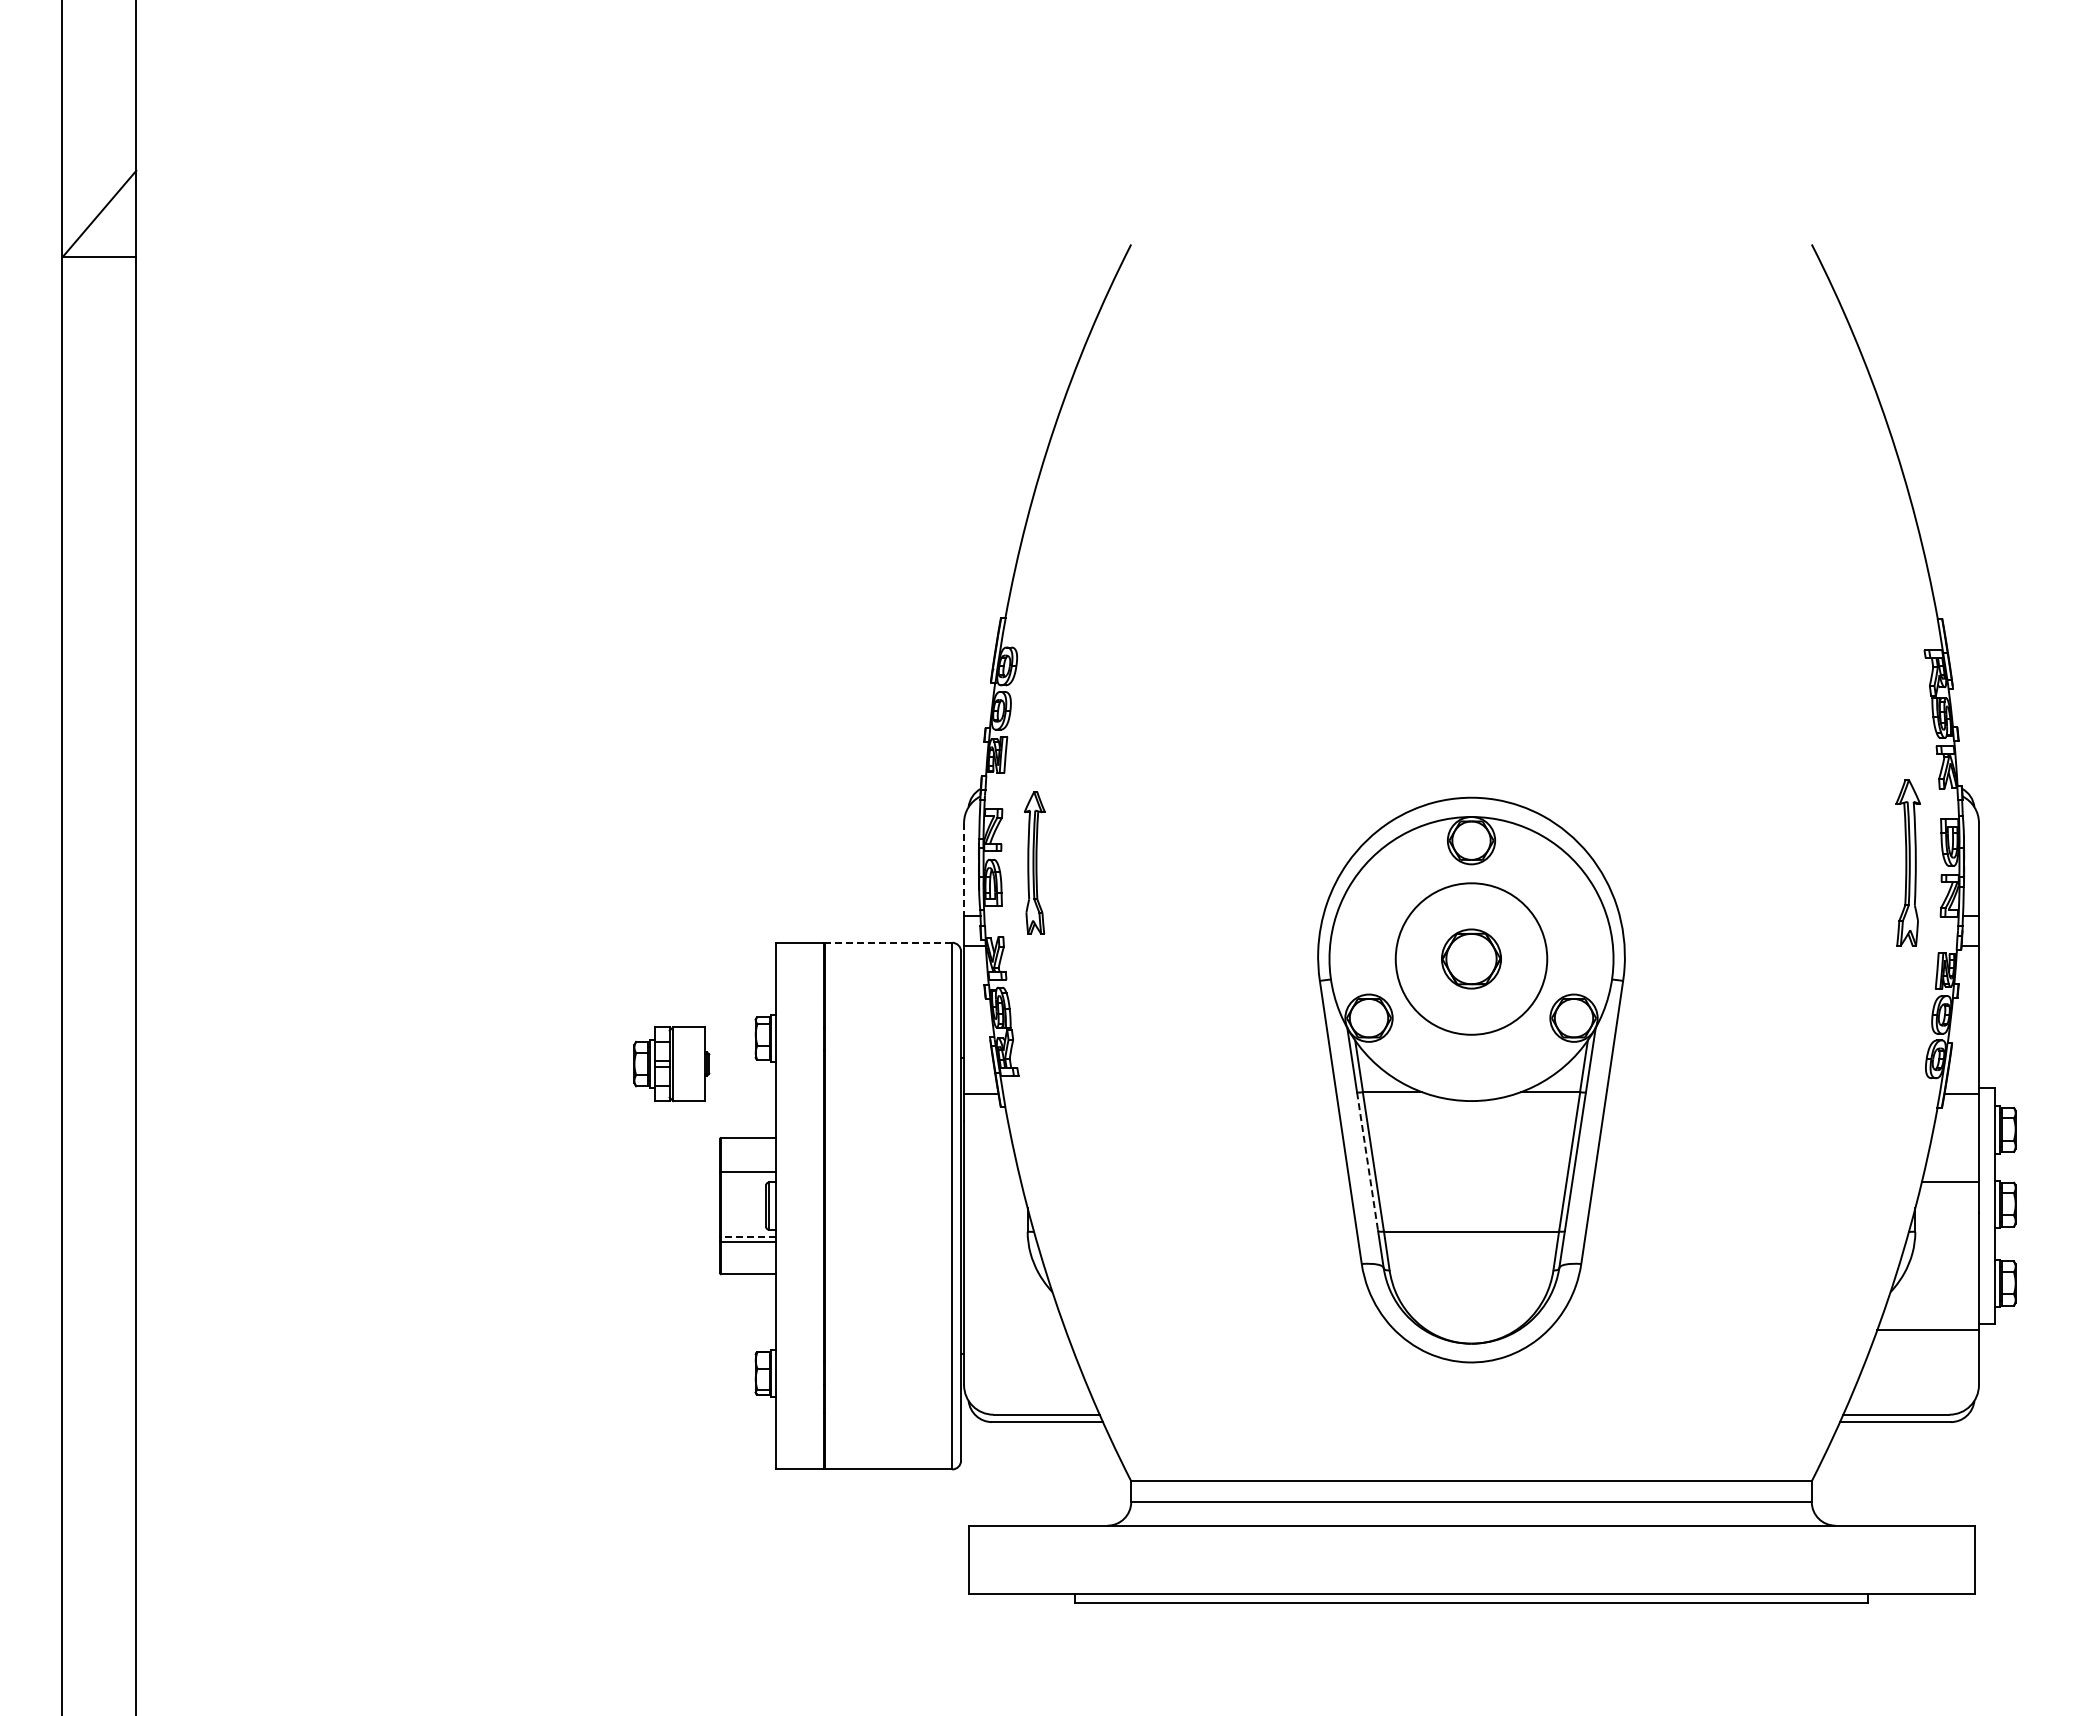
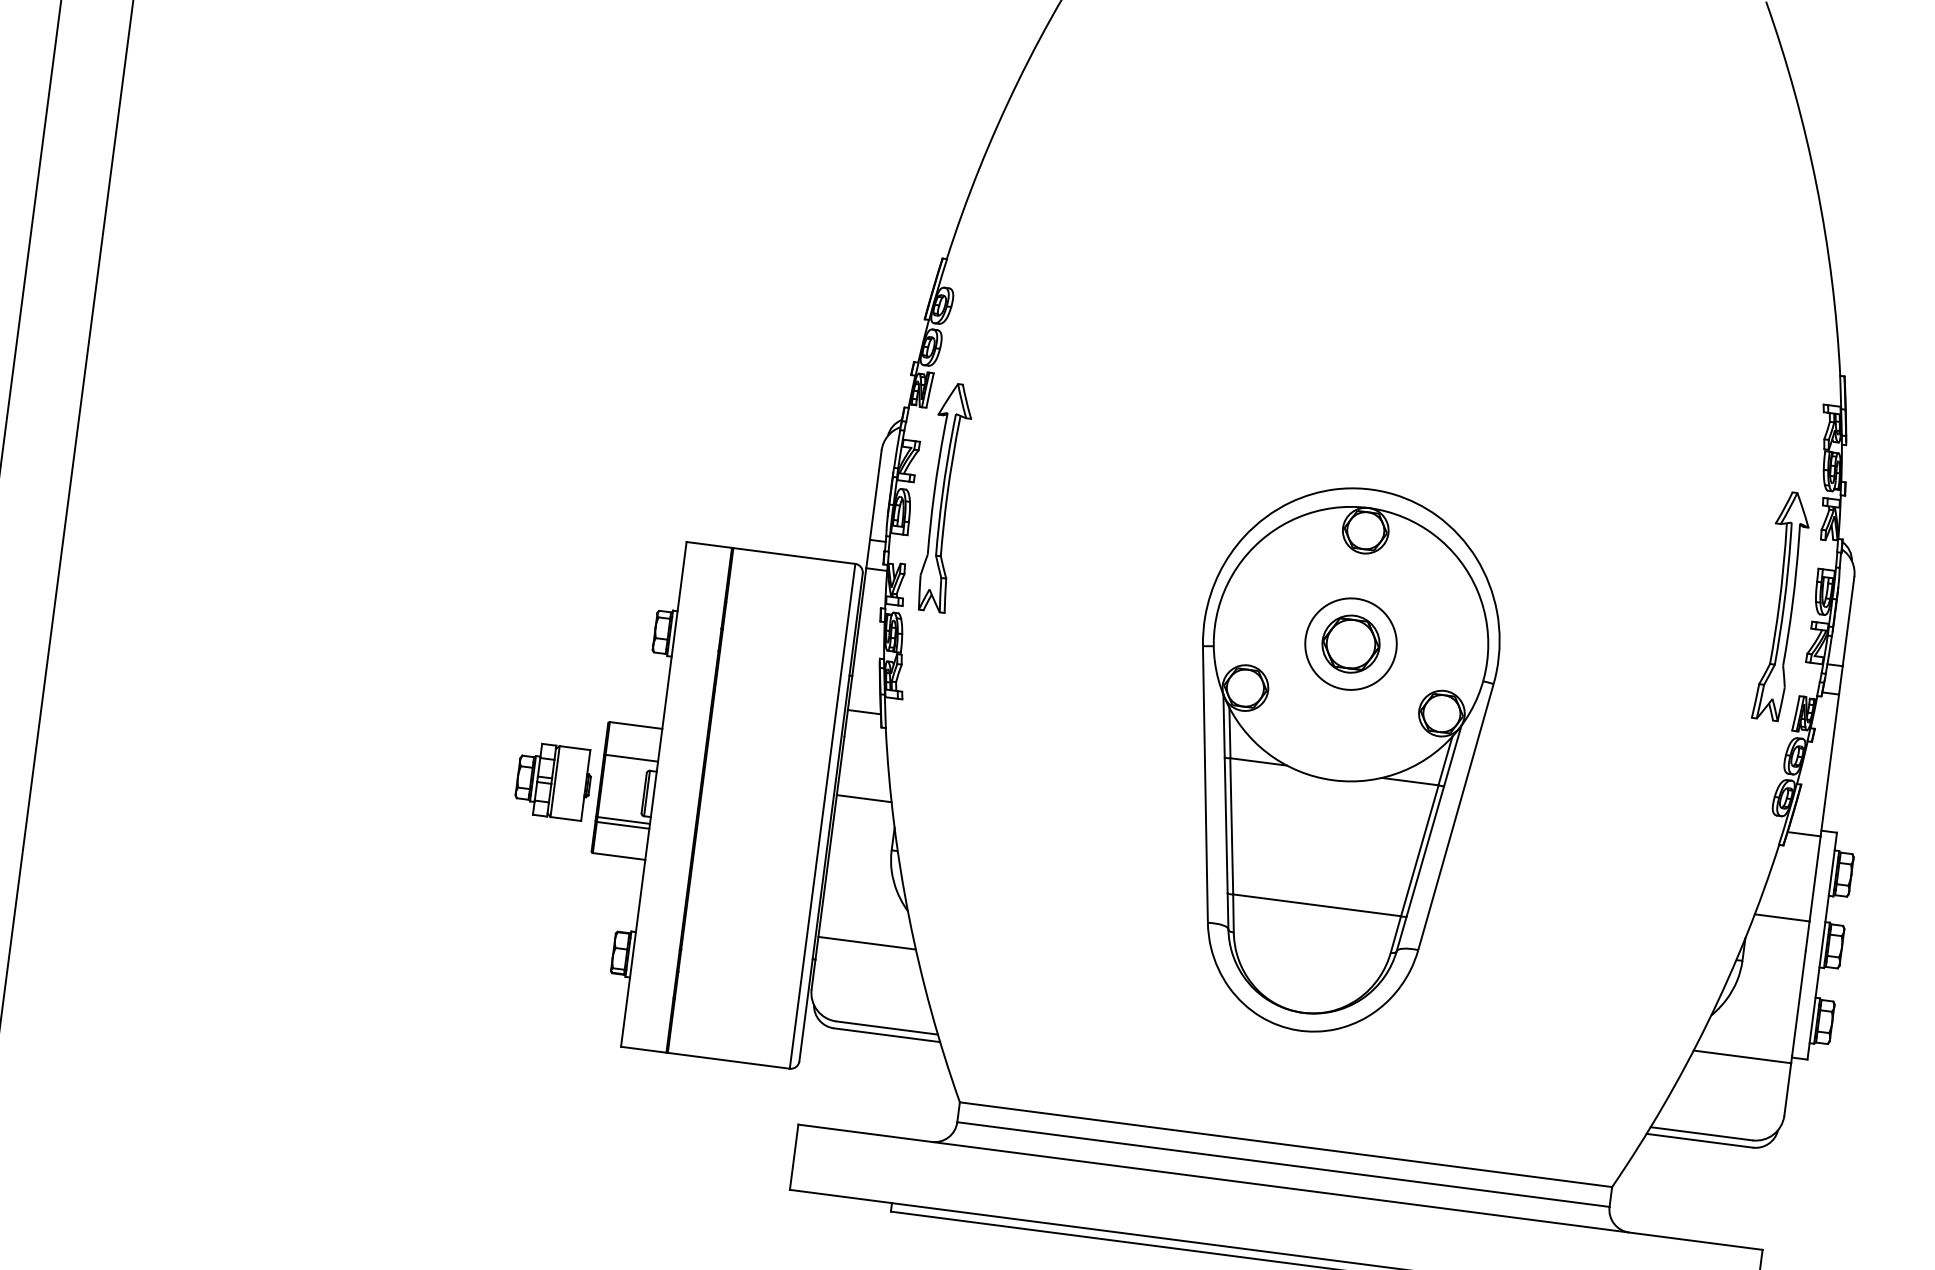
part: (1034, 862) -> (944, 497), size x1.67
part: (1907, 862) -> (1780, 605), size x1.43
line: (964, 869) -> (876, 495), dashed -> solid
line: (888, 942) -> (794, 555), dashed -> solid
circle: (1471, 958) -> (1351, 643), size x0.62
part: (671, 1064) -> (553, 781), moved
line: (1367, 1162) -> (1226, 826), dashed -> solid
line: (992, 1182) -> (864, 798), added
line: (748, 1236) -> (623, 820), dashed -> solid
line: (1014, 1330) -> (866, 943), added

